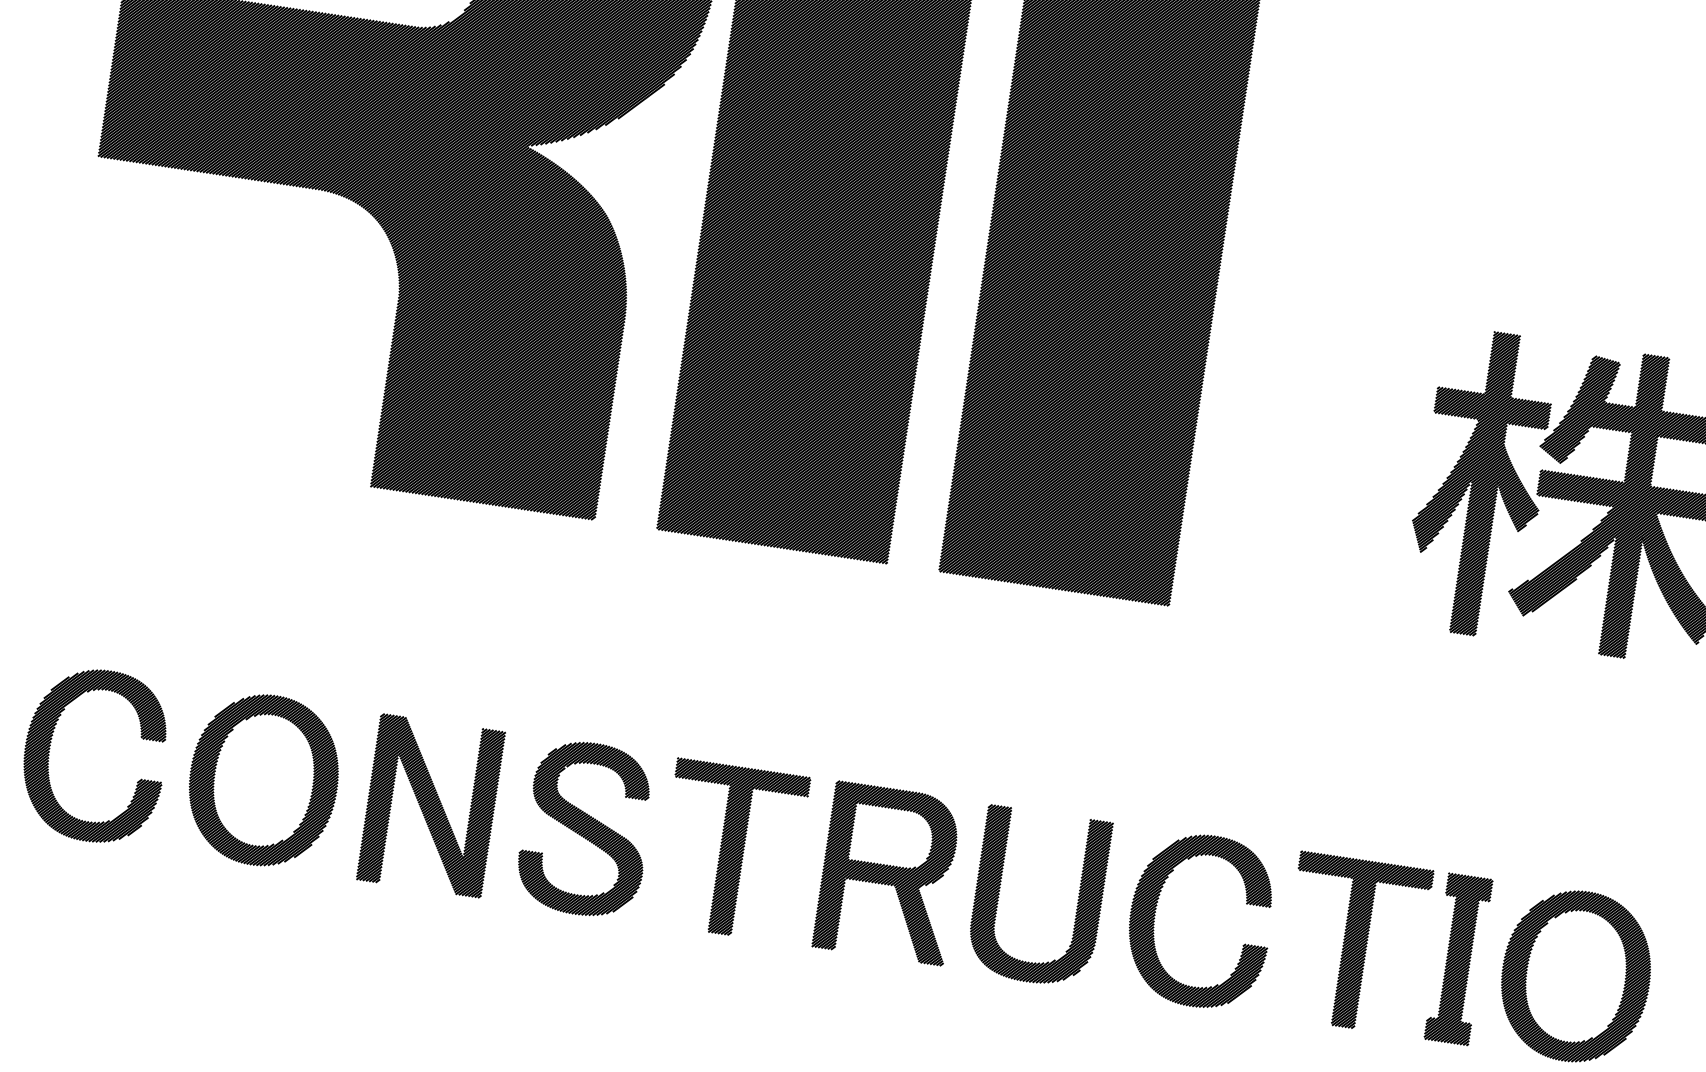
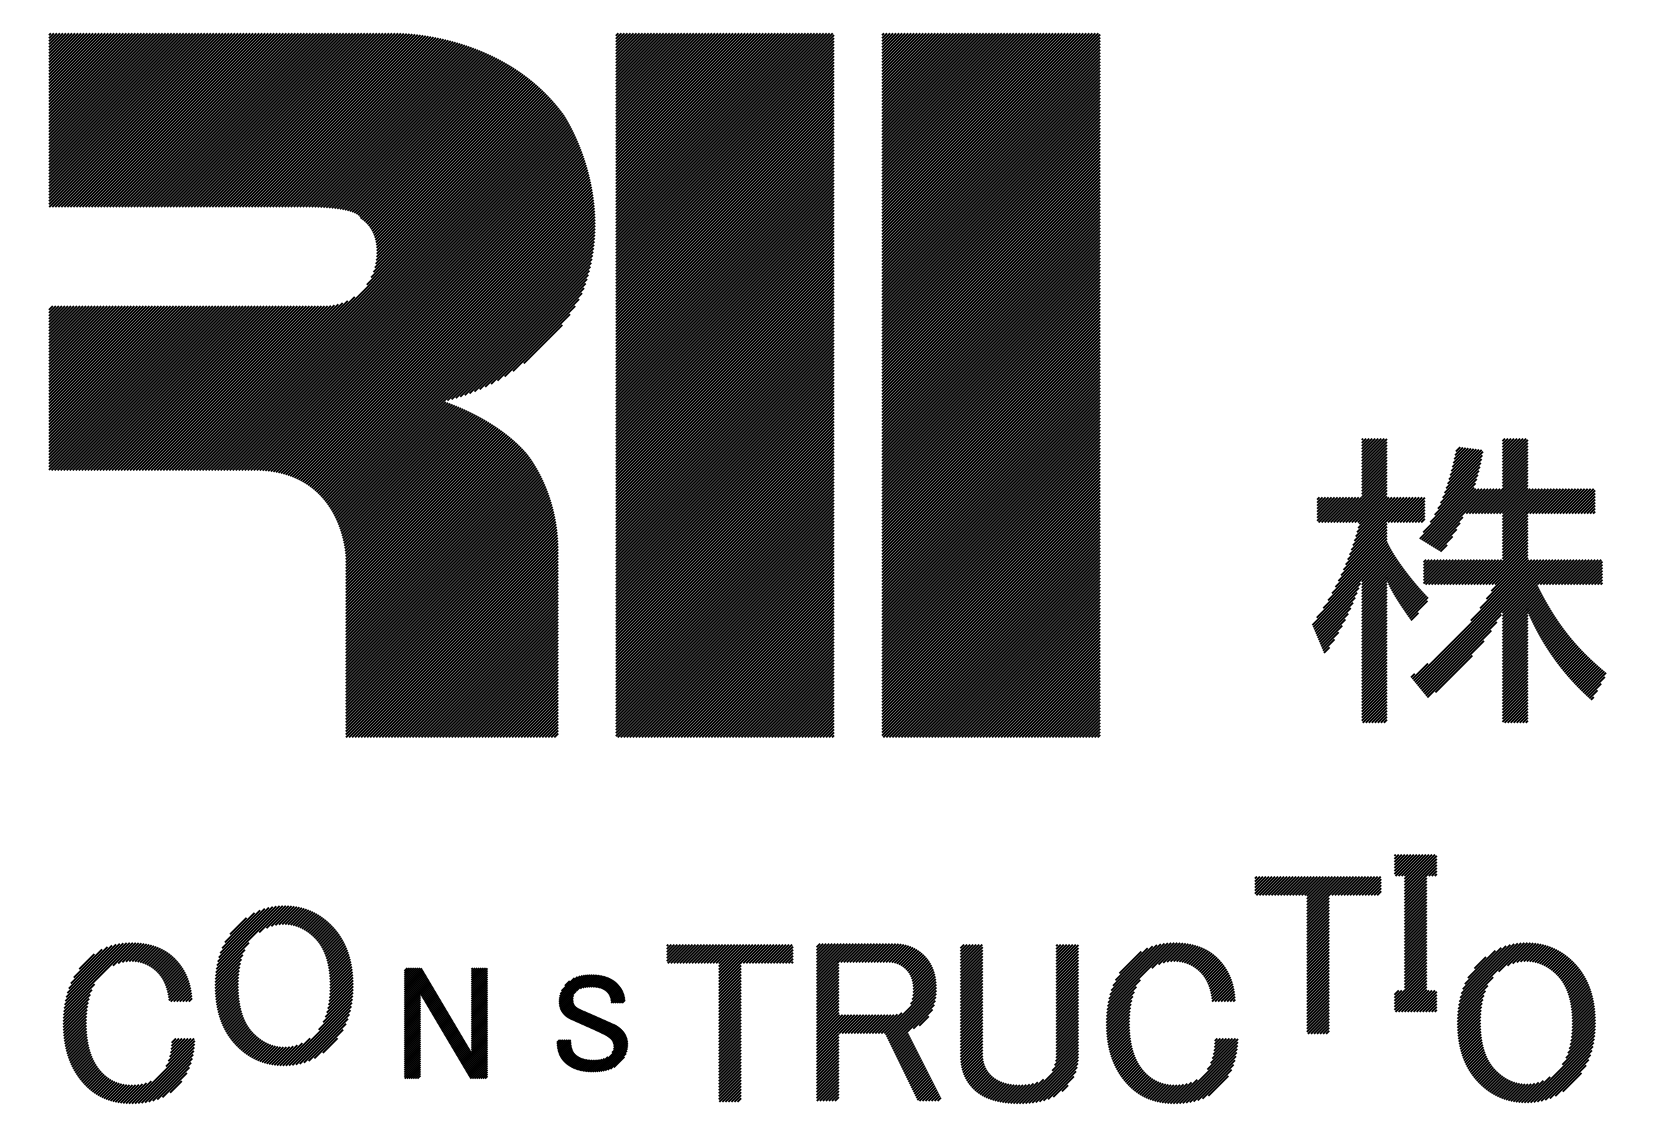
part: (263, 779) -> (283, 985), moved
part: (430, 806) -> (445, 1023), size x0.7
part: (586, 829) -> (592, 1023), size x0.6
part: (1354, 944) -> (1317, 955), moved
part: (1458, 959) -> (1415, 933), moved

